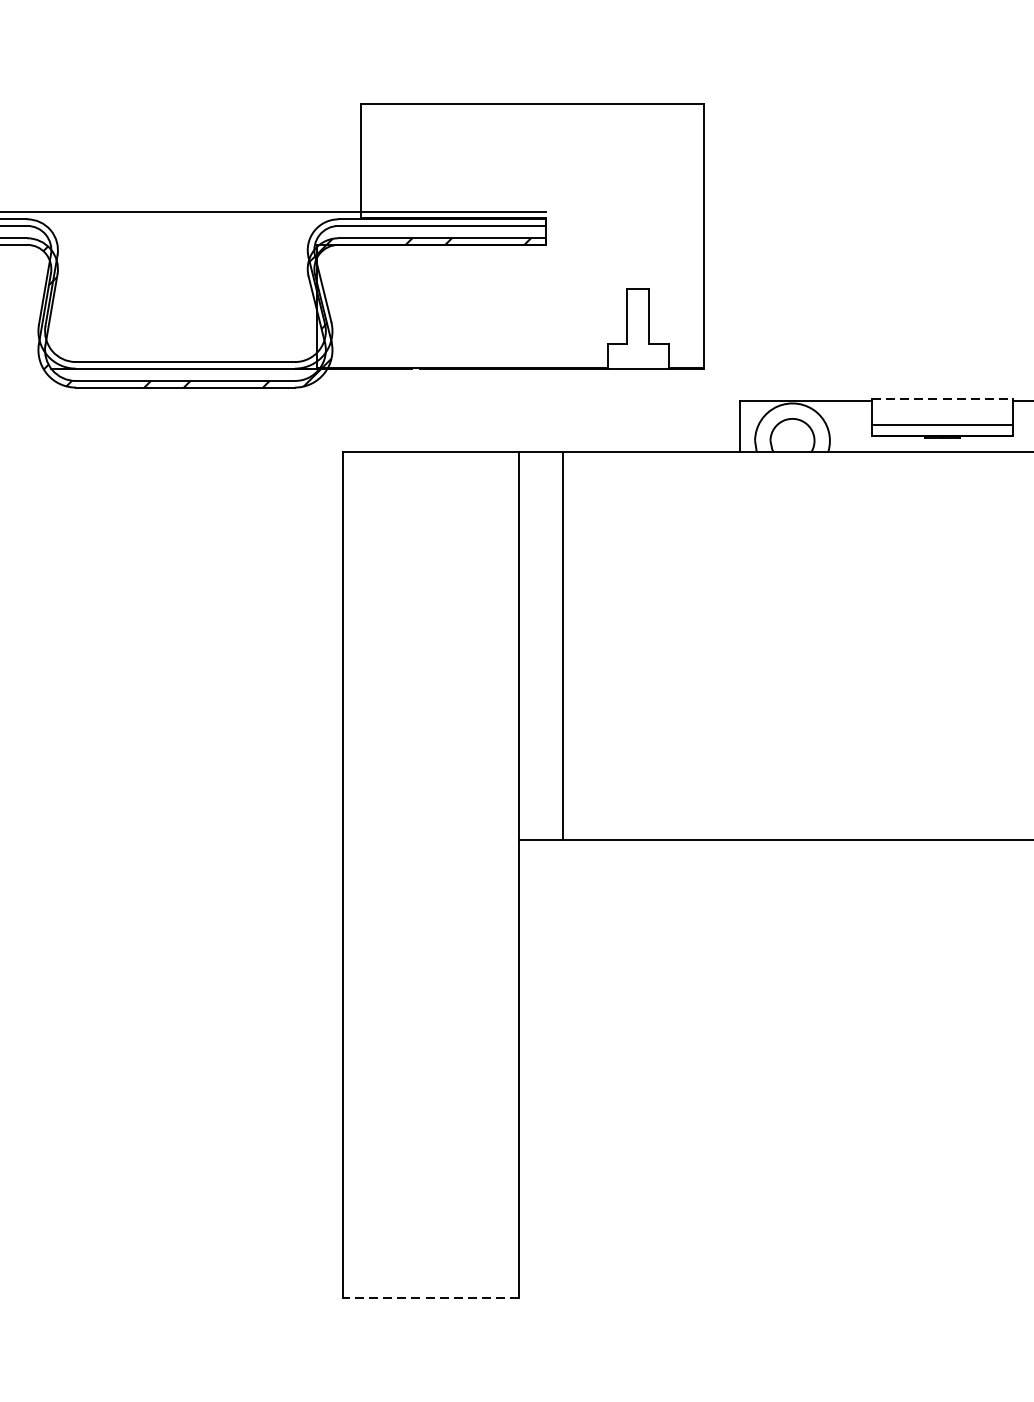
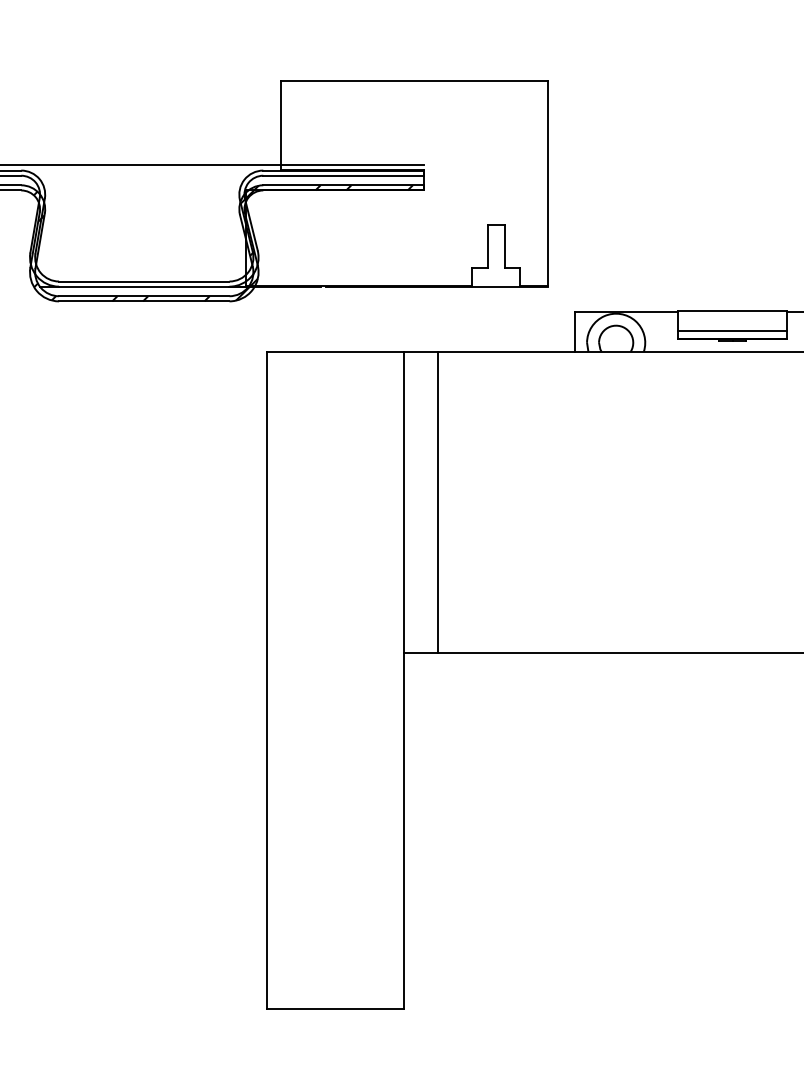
line: (942, 399) -> (732, 310), dashed -> solid
line: (430, 1298) -> (334, 1009), dashed -> solid

